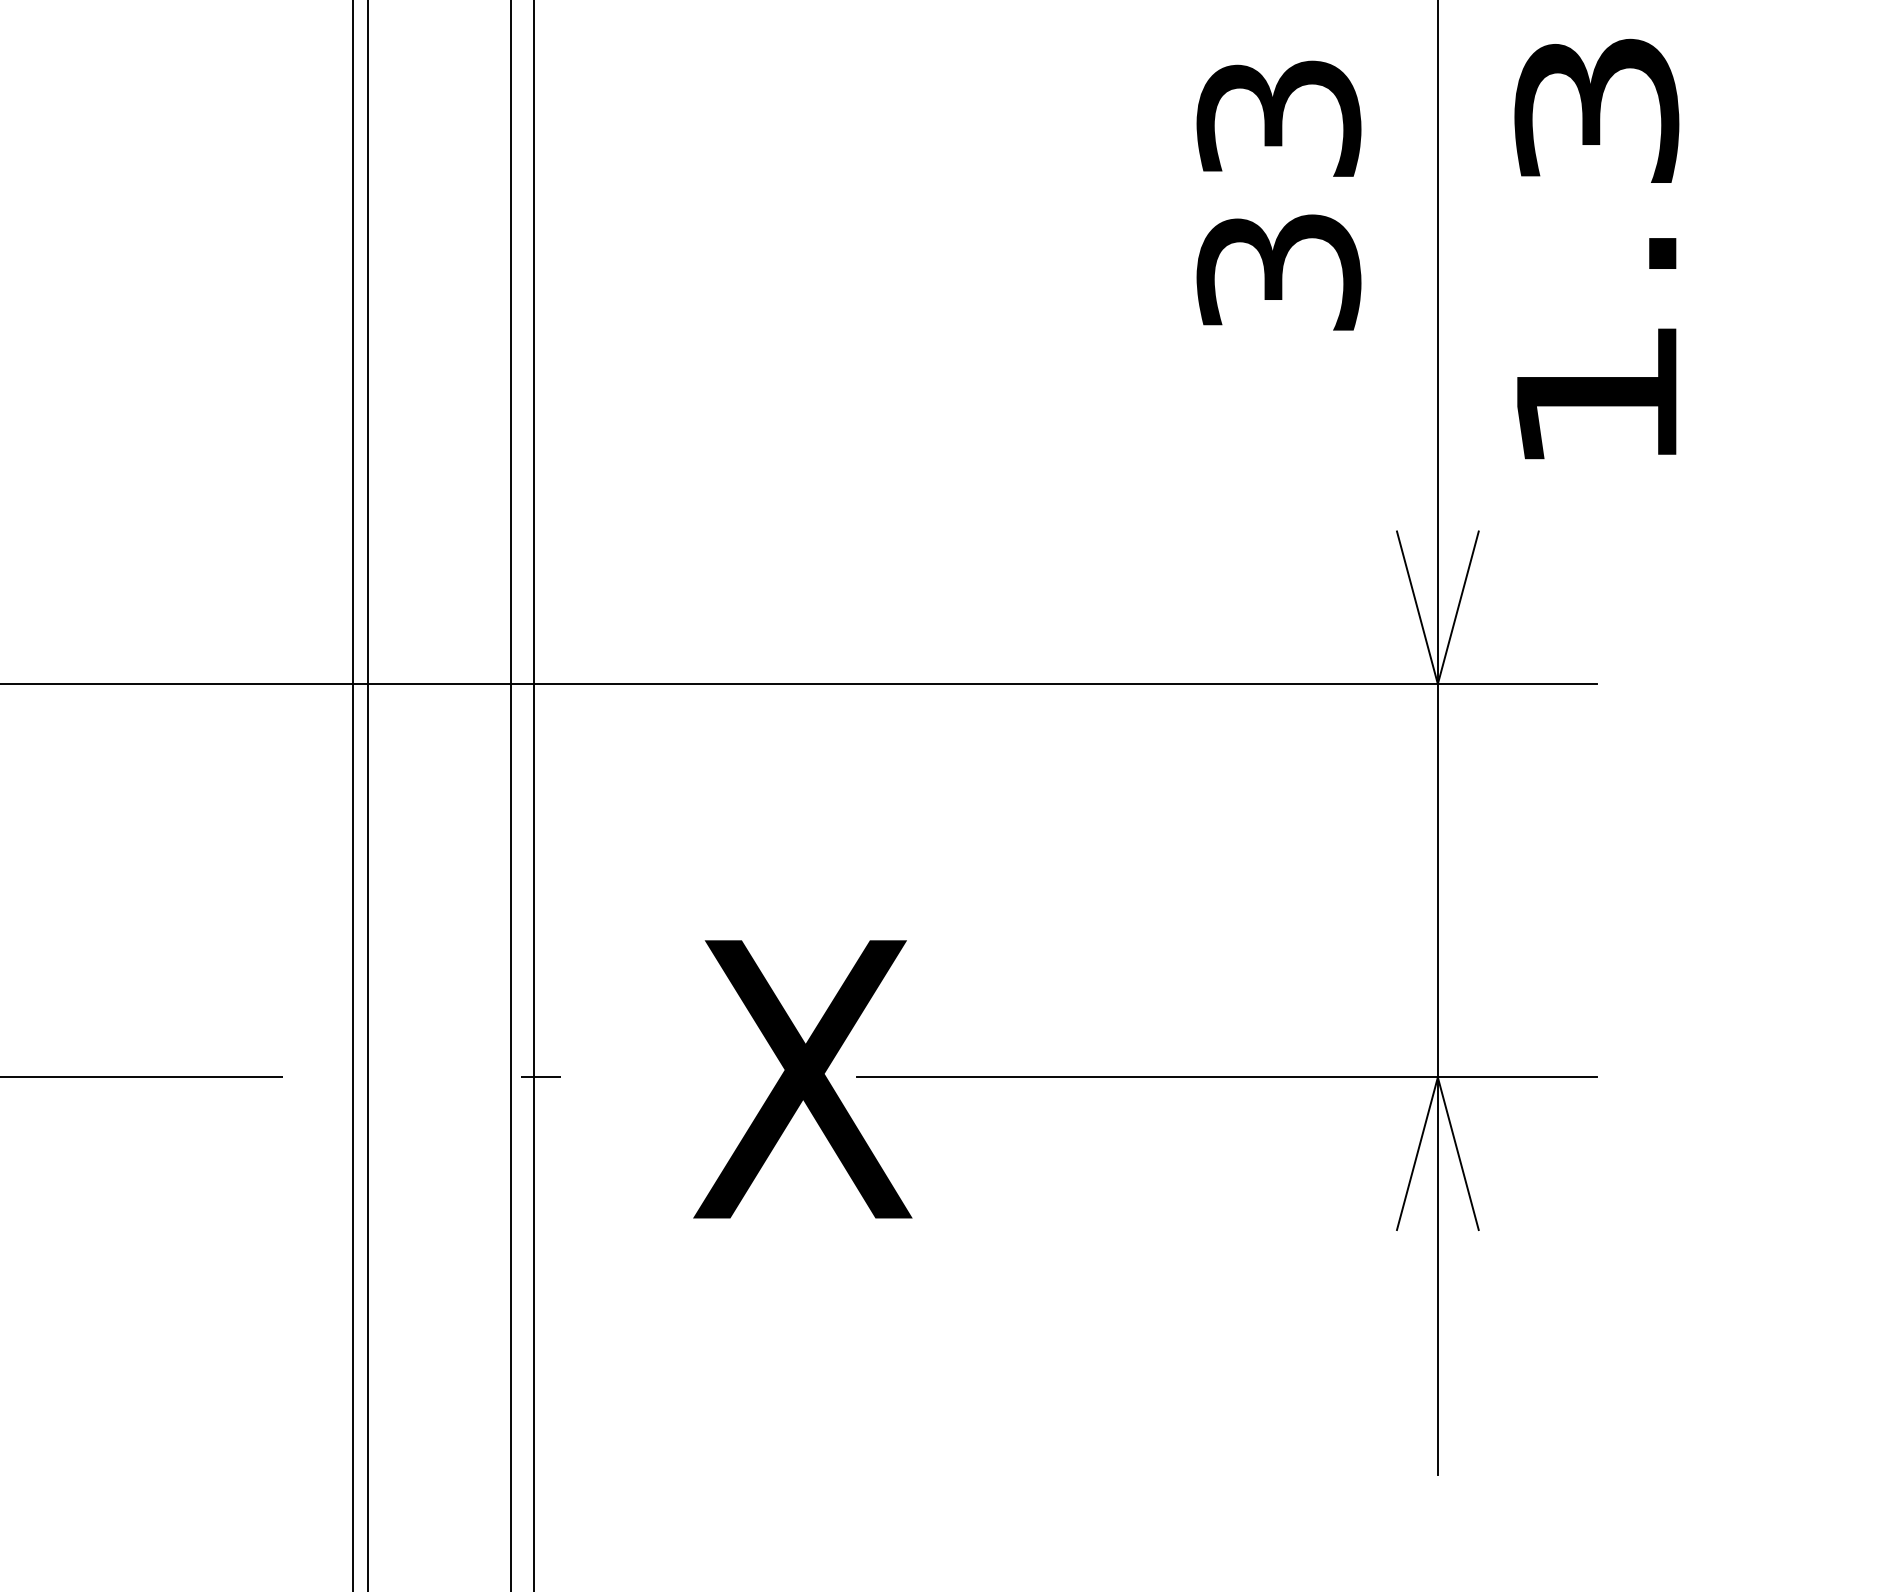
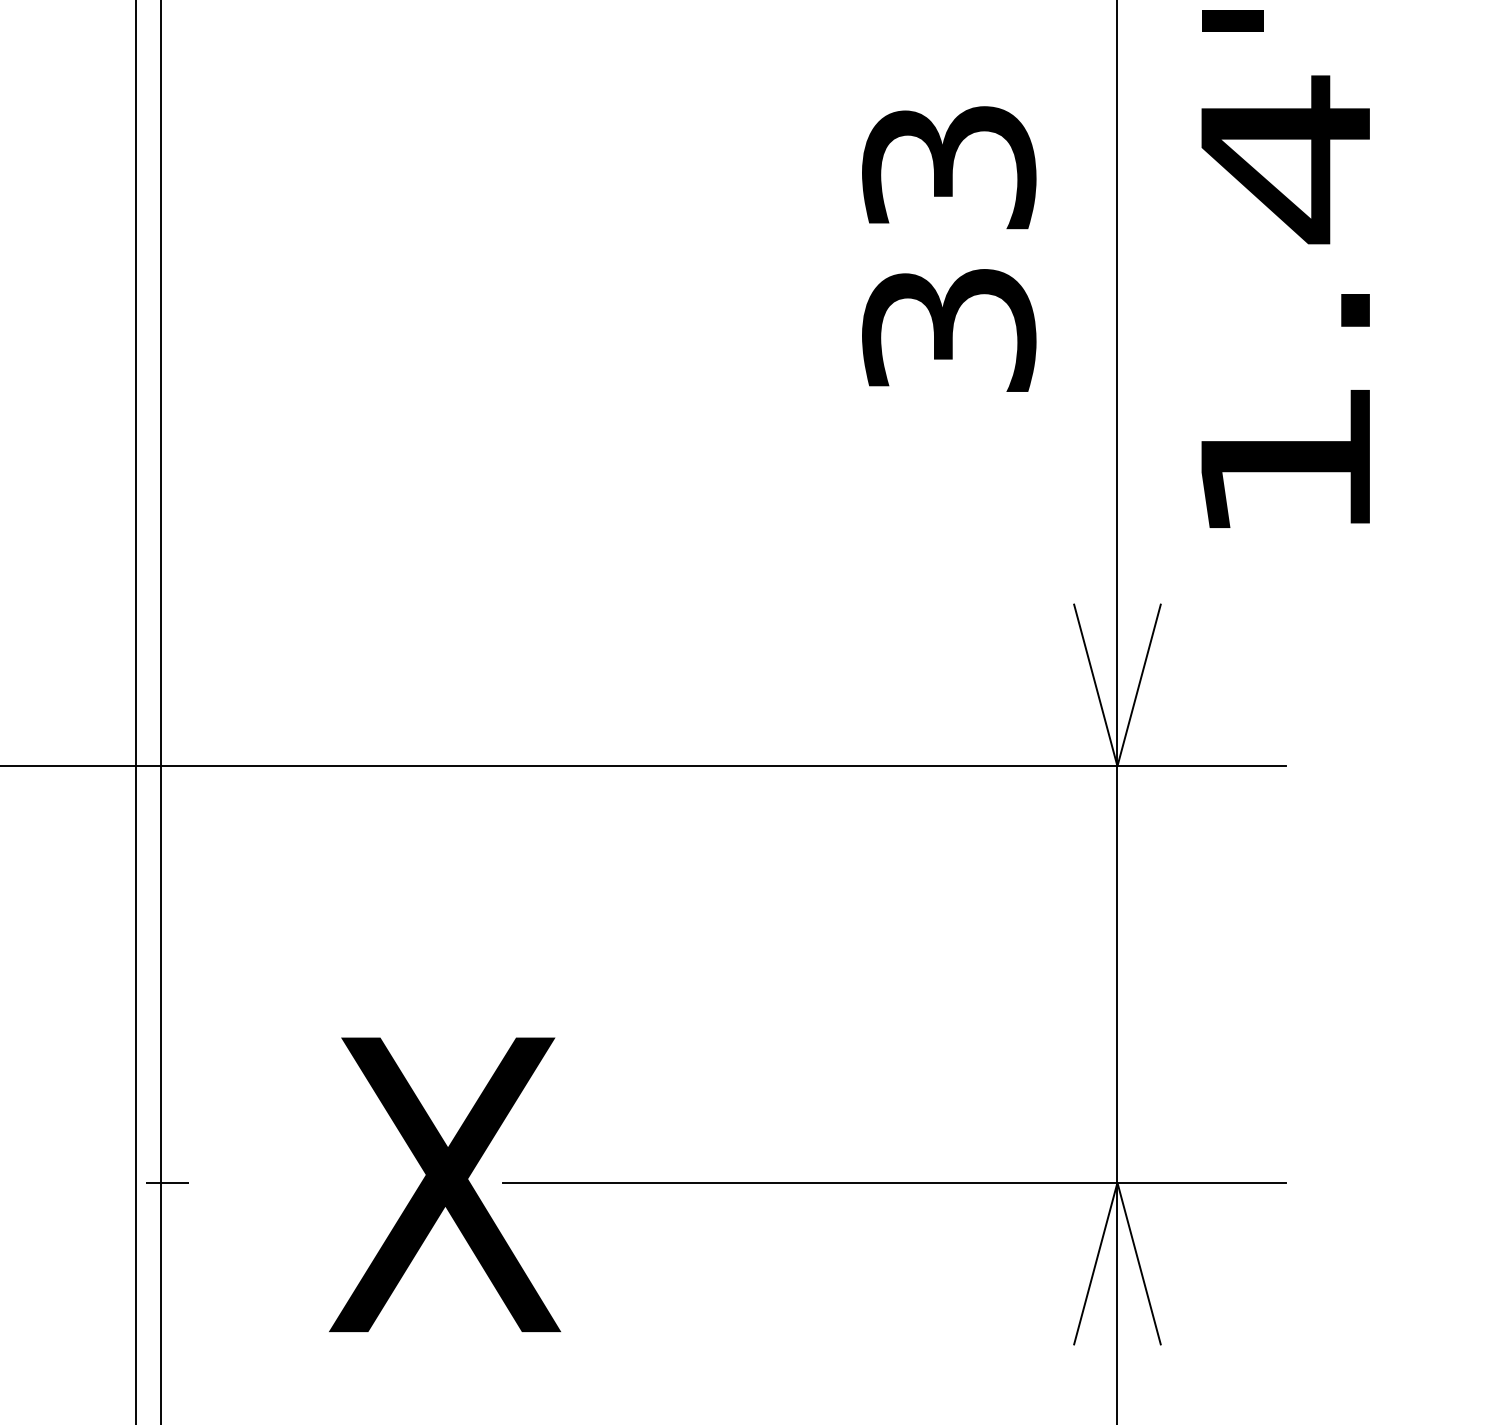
text: (1596, 111) -> (1285, 159), 1.3 -> 1.4

